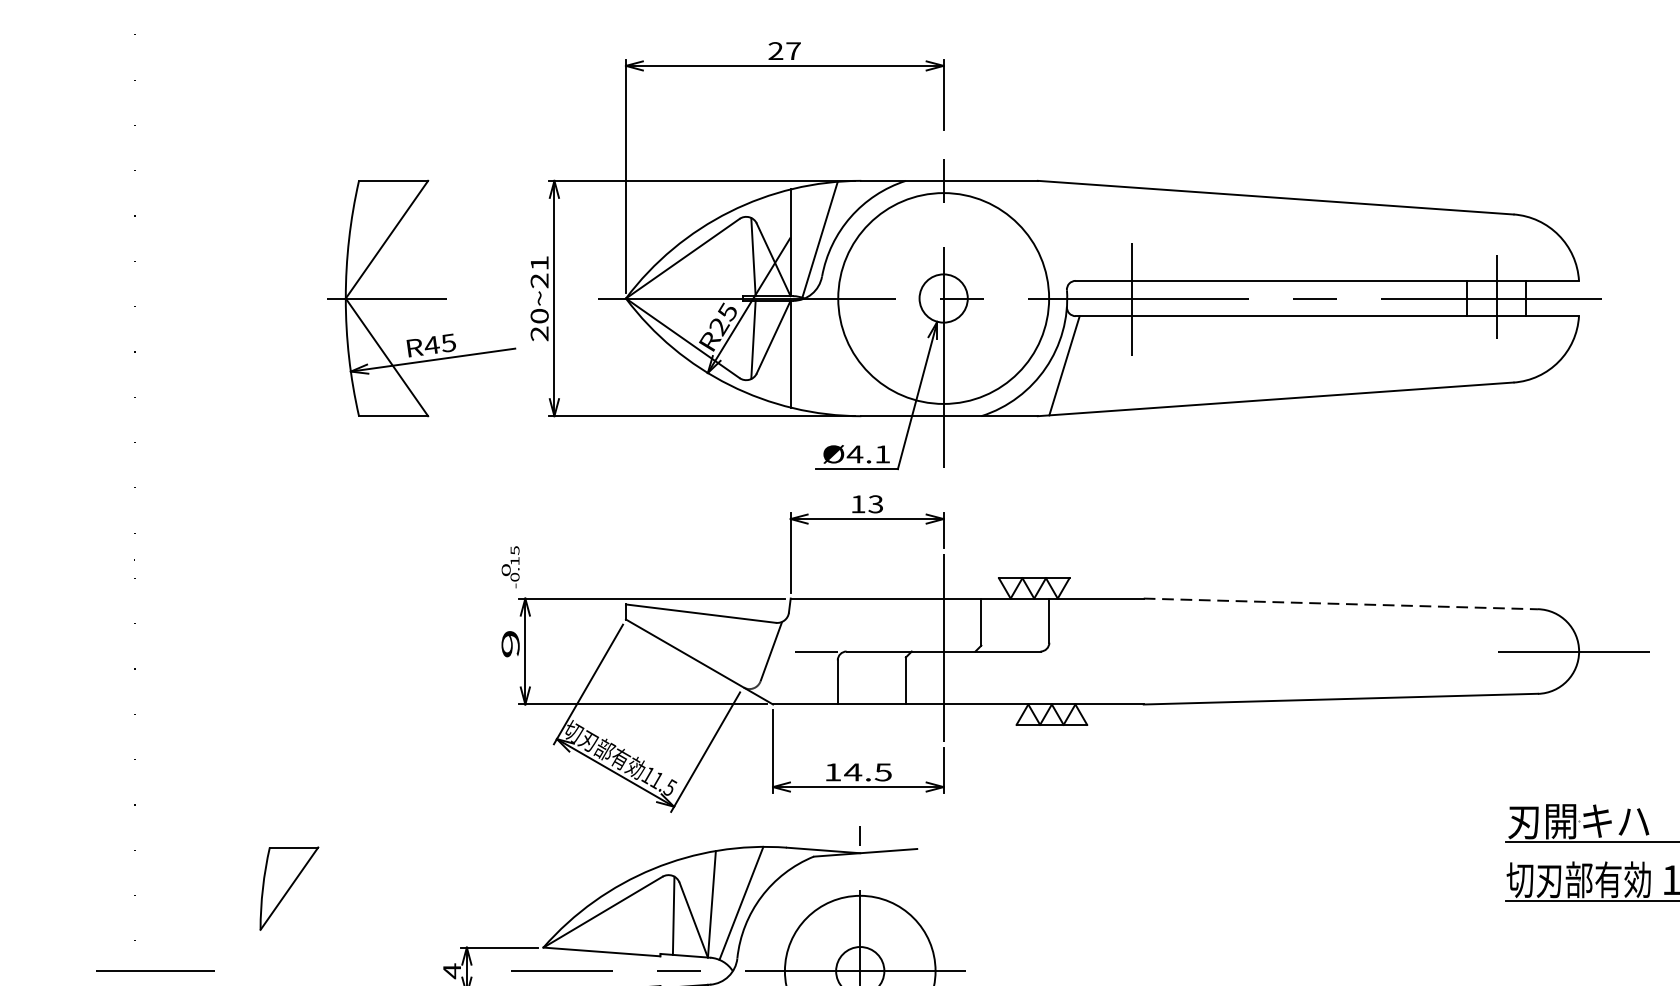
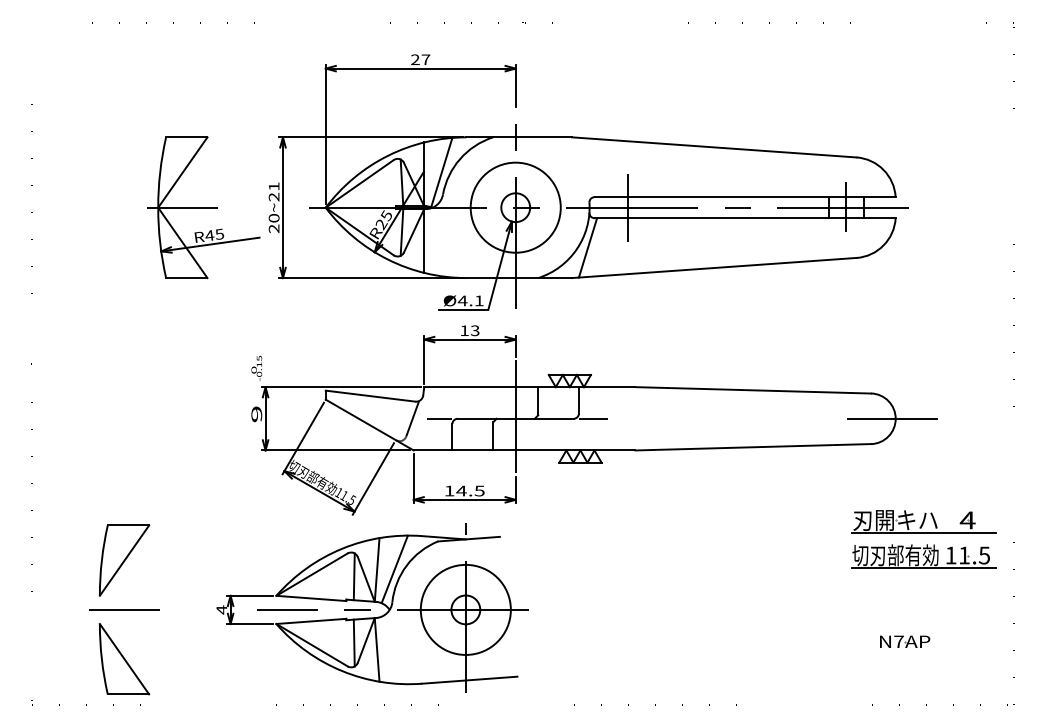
circle: (943, 298) -> (515, 207), size x0.71
line: (1341, 604) -> (753, 390), dashed -> solid
line: (1072, 651) -> (592, 418), added
part: (289, 888) -> (124, 560), size x1.43
line: (155, 970) -> (124, 609), moved

